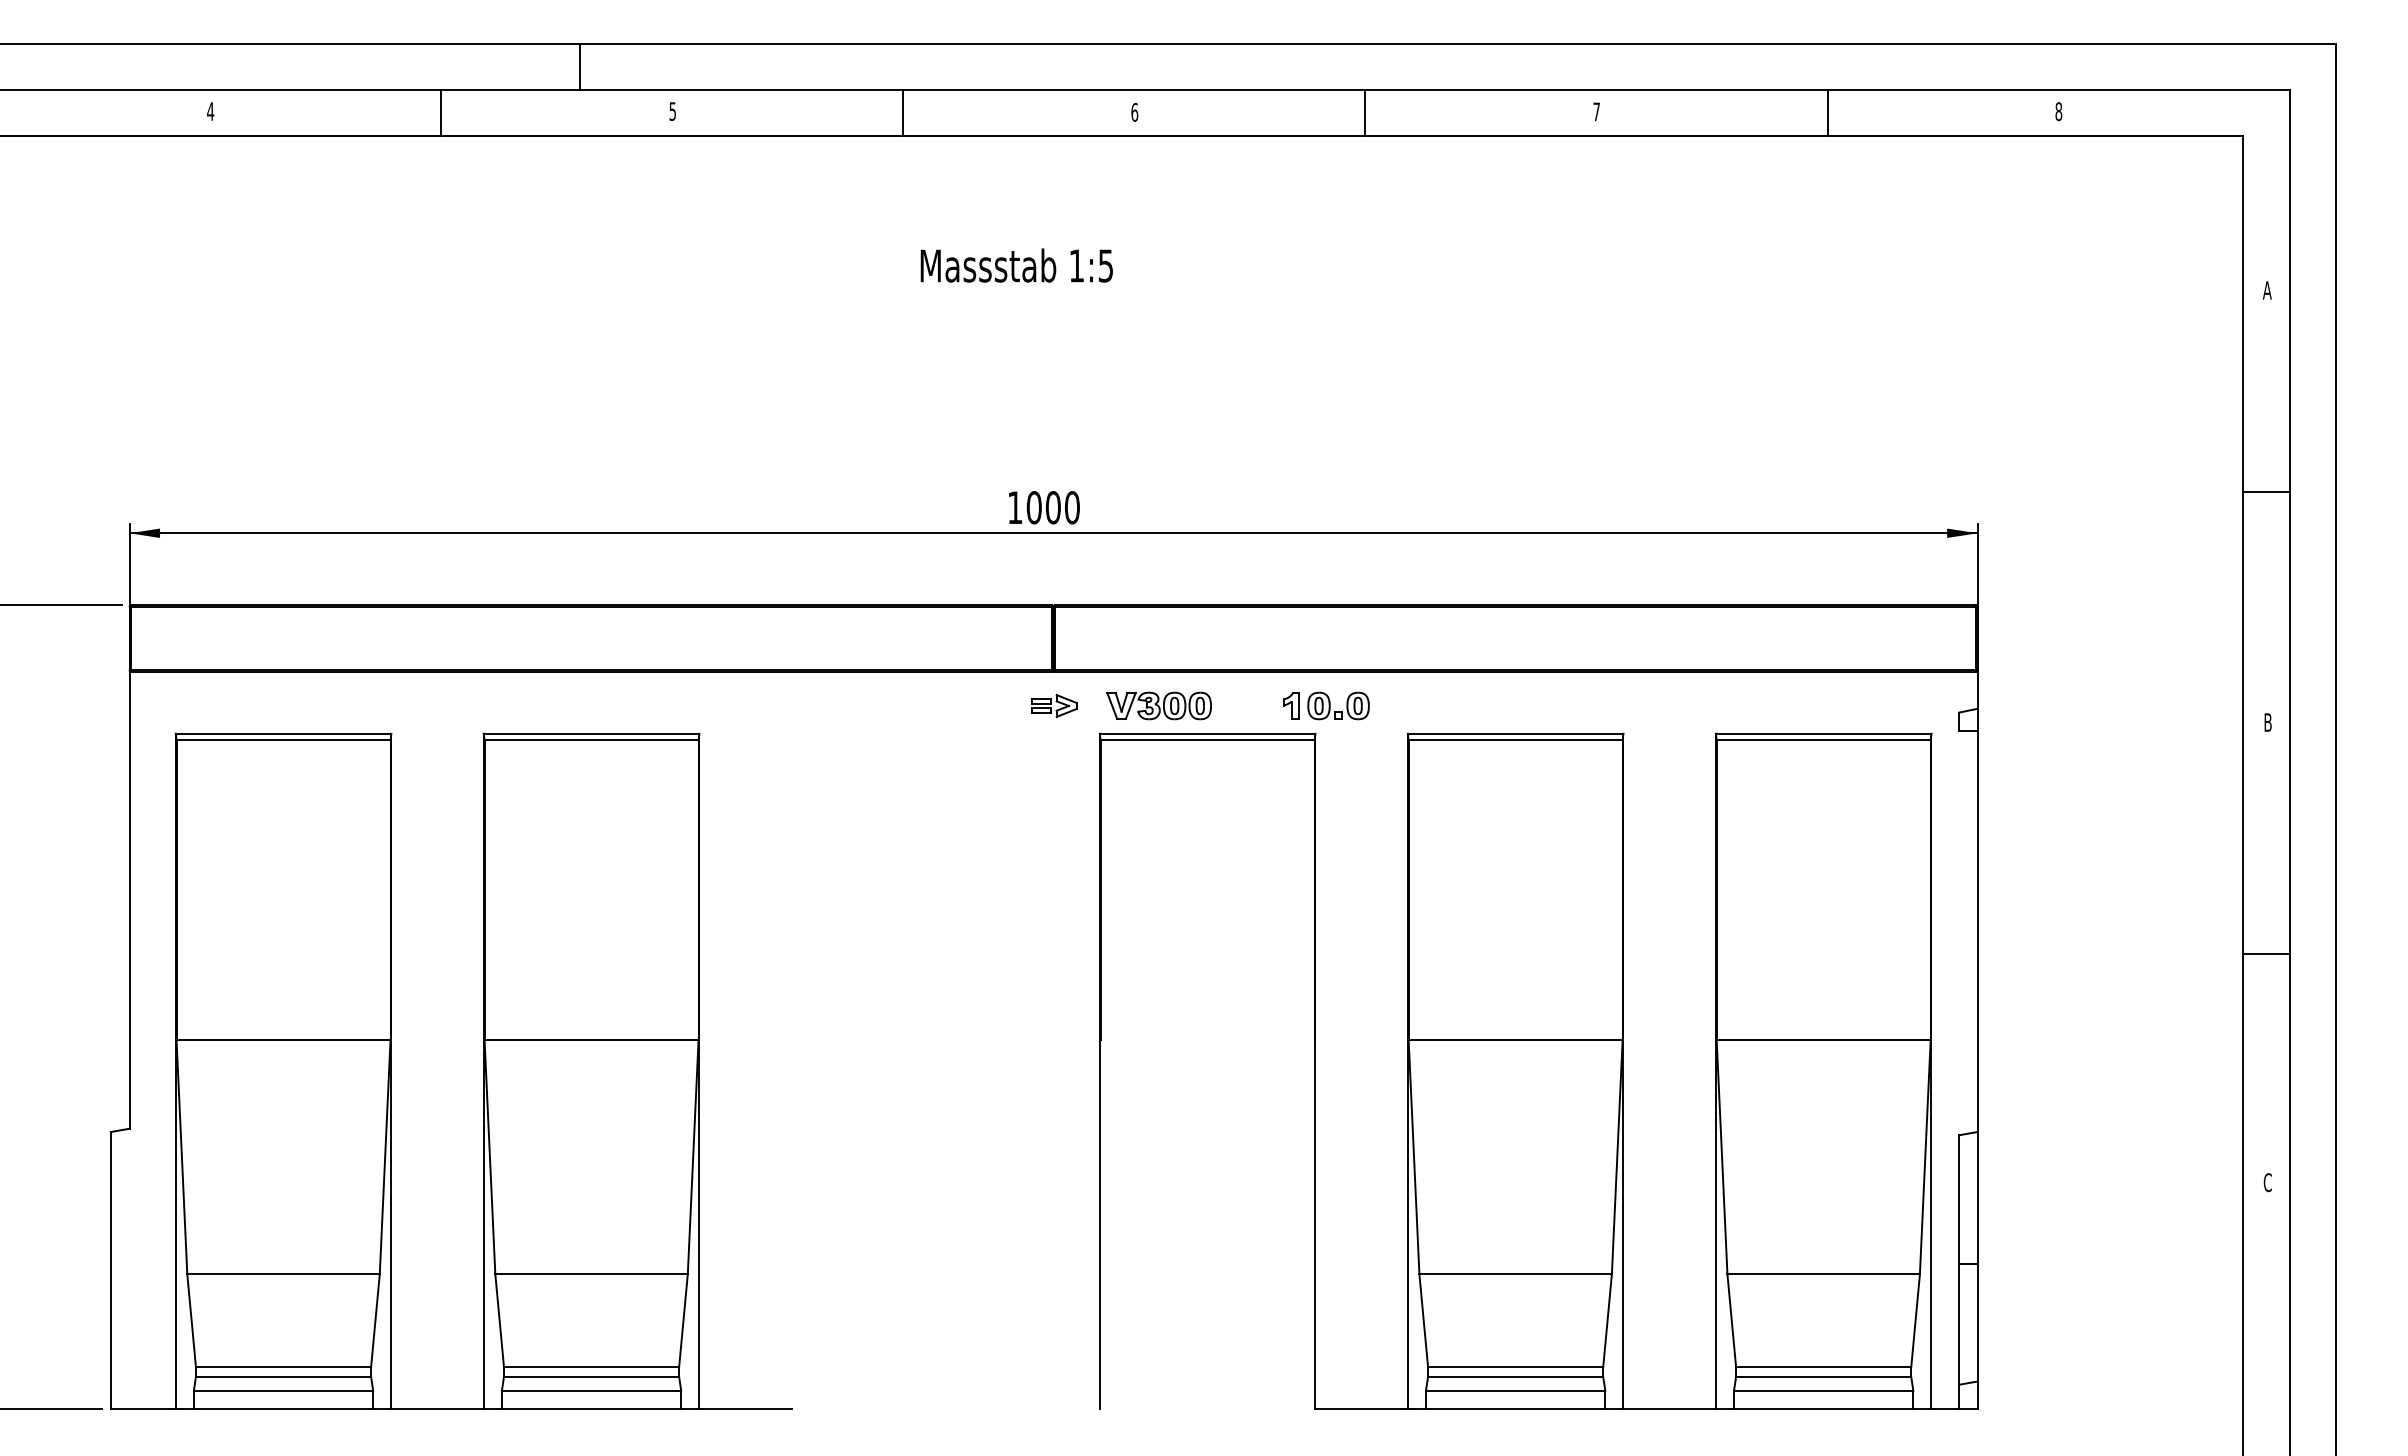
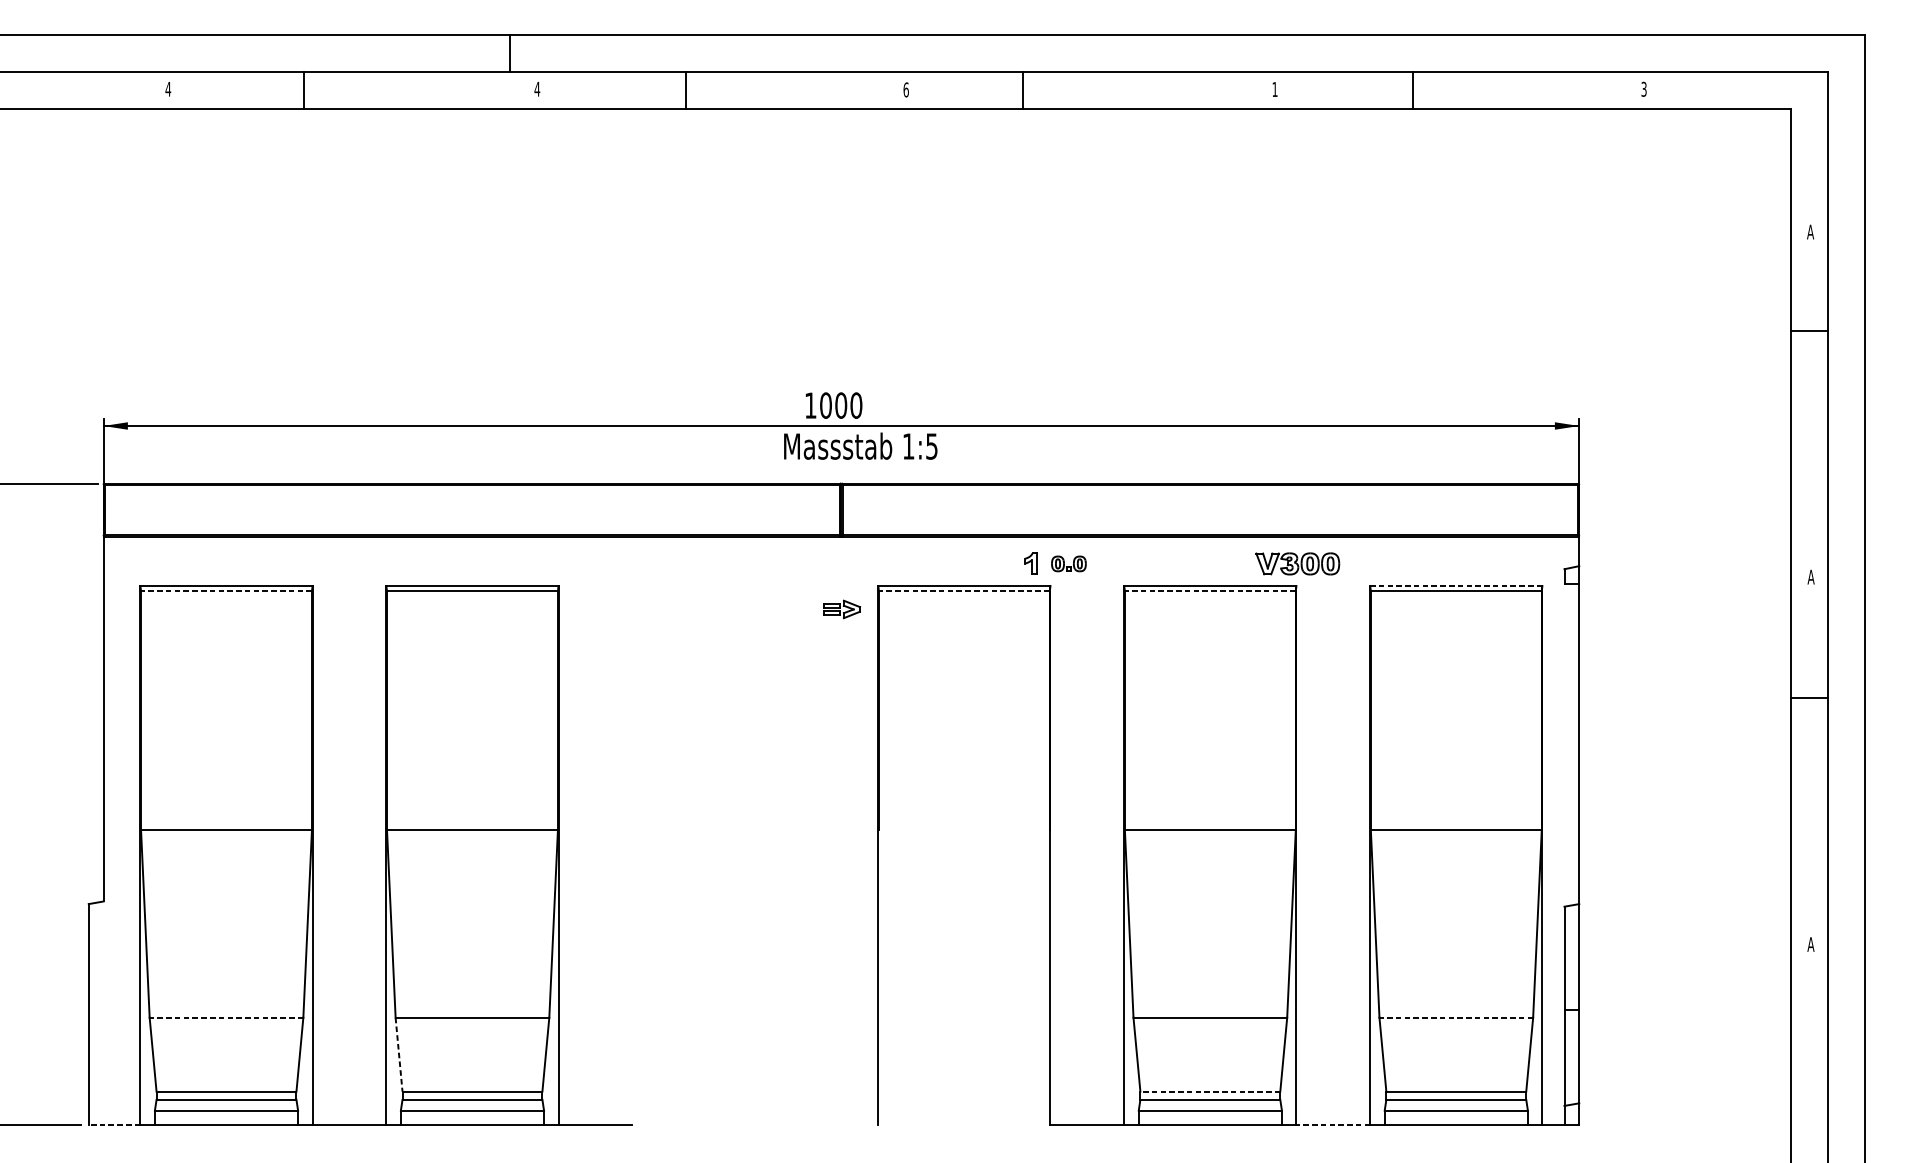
line: (580, 66) -> (509, 53), moved
text: (672, 111) -> (537, 89), 5 -> 4
text: (1596, 111) -> (1274, 89), 7 -> 1
text: (2058, 111) -> (1643, 89), 8 -> 3
line: (441, 112) -> (303, 90), moved
line: (903, 112) -> (686, 90), moved
line: (1365, 112) -> (1023, 90), moved
line: (1827, 112) -> (1413, 90), moved
text: (1016, 265) -> (860, 446), moved
line: (2266, 491) -> (1809, 330), moved
part: (1054, 705) -> (842, 609), moved
part: (1158, 705) -> (1297, 563), moved
part: (1338, 705) -> (1068, 563), size x0.7
text: (2267, 722) -> (1810, 577), B -> A
line: (1823, 733) -> (1456, 585), solid -> dashed
line: (283, 740) -> (226, 591), solid -> dashed
line: (1207, 740) -> (964, 591), solid -> dashed
line: (1515, 740) -> (1210, 591), solid -> dashed
line: (2266, 953) -> (1809, 697), moved
text: (2267, 1182) -> (1810, 944), C -> A
line: (283, 1274) -> (226, 1017), solid -> dashed
line: (1823, 1274) -> (1456, 1017), solid -> dashed
line: (499, 1321) -> (398, 1055), solid -> dashed
line: (1515, 1366) -> (1210, 1091), solid -> dashed
line: (142, 1409) -> (113, 1125), solid -> dashed
line: (1669, 1409) -> (1333, 1125), solid -> dashed

